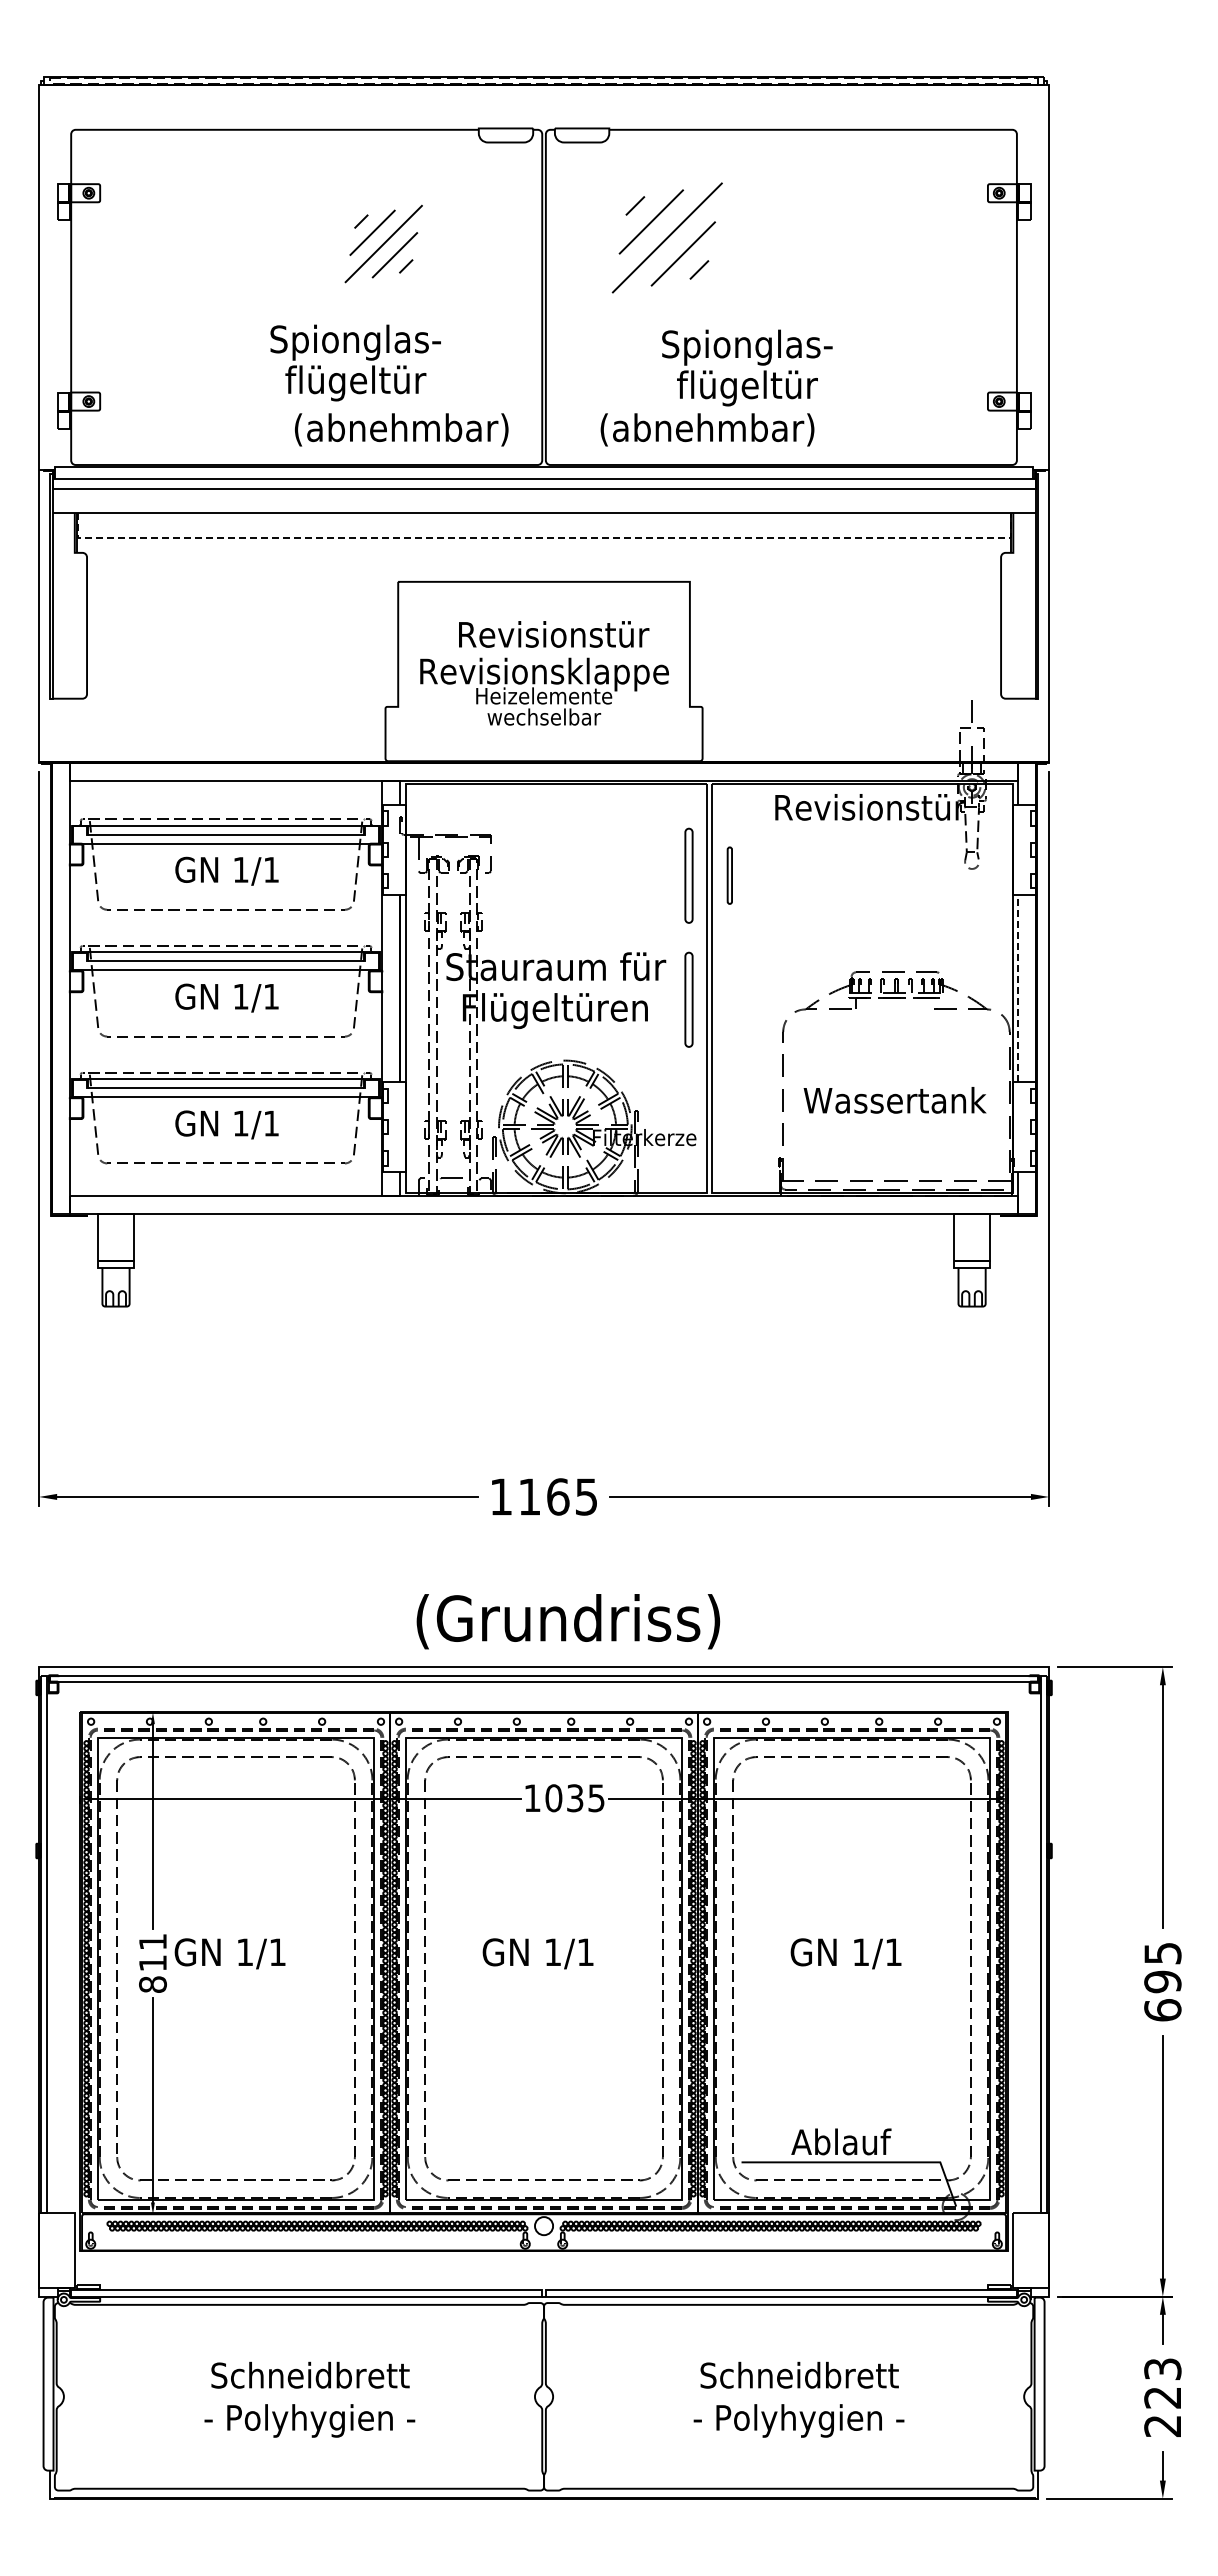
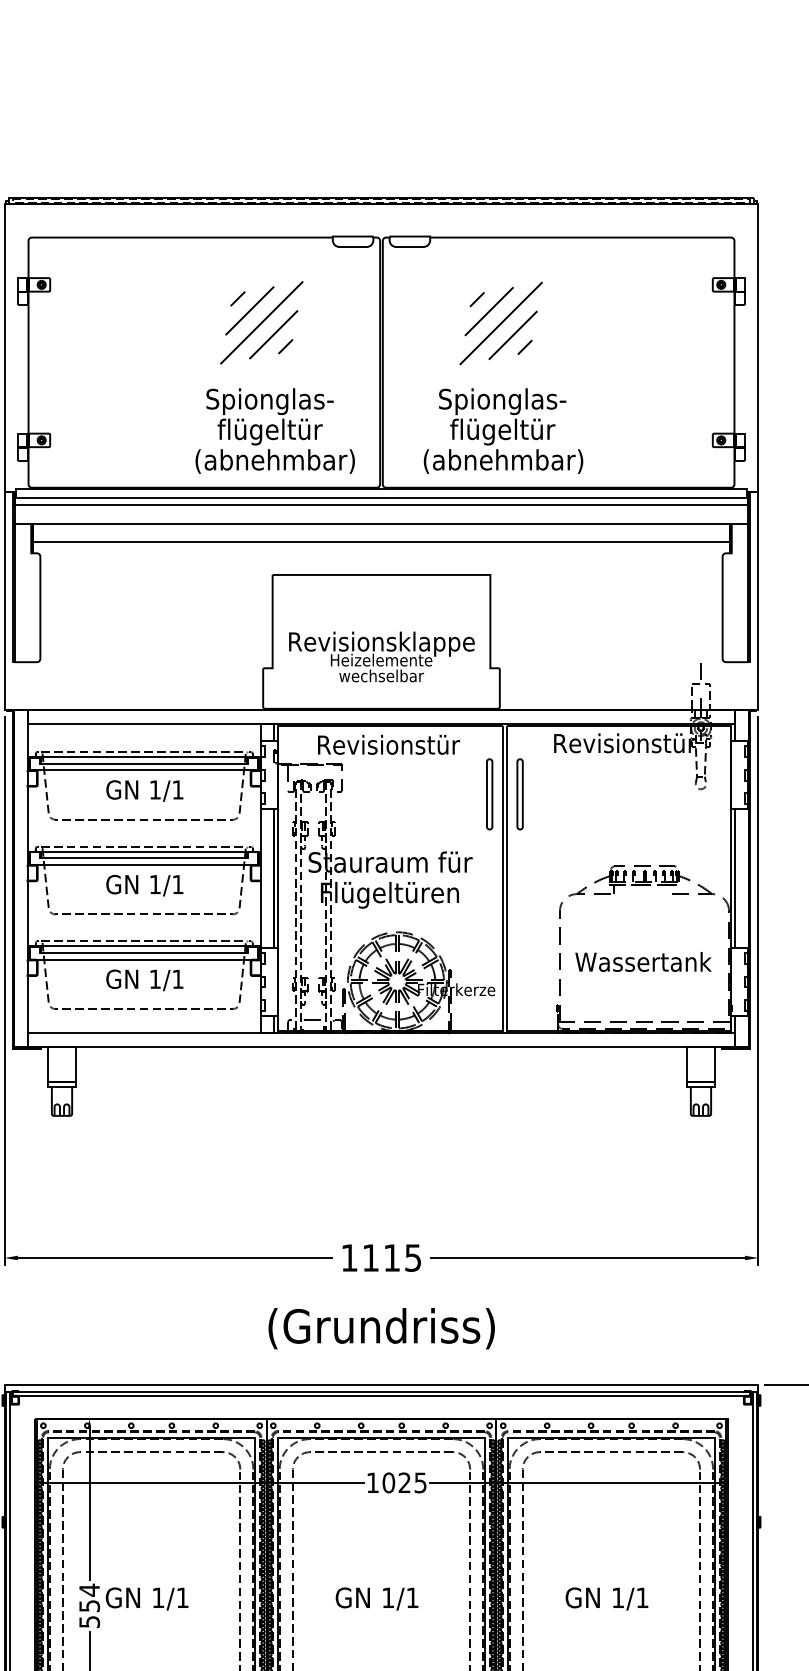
part: (666, 237) -> (500, 323), moved
part: (383, 243) -> (261, 322), size x1.43
text: (355, 362) -> (269, 416), moved
text: (747, 367) -> (502, 416), moved
line: (544, 538) -> (381, 542), dashed -> solid
text: (554, 634) -> (389, 744), moved
part: (729, 875) -> (519, 794), size x1.67
line: (1018, 988) -> (735, 878), dashed -> solid
part: (688, 999) -> (489, 886), removed
text: (558, 1496) -> (392, 1257), 1165 -> 1115
text: (568, 1621) -> (381, 1328), moved
text: (575, 1798) -> (404, 1483), 1035 -> 1025
text: (152, 1962) -> (89, 1605), 811 -> 554

